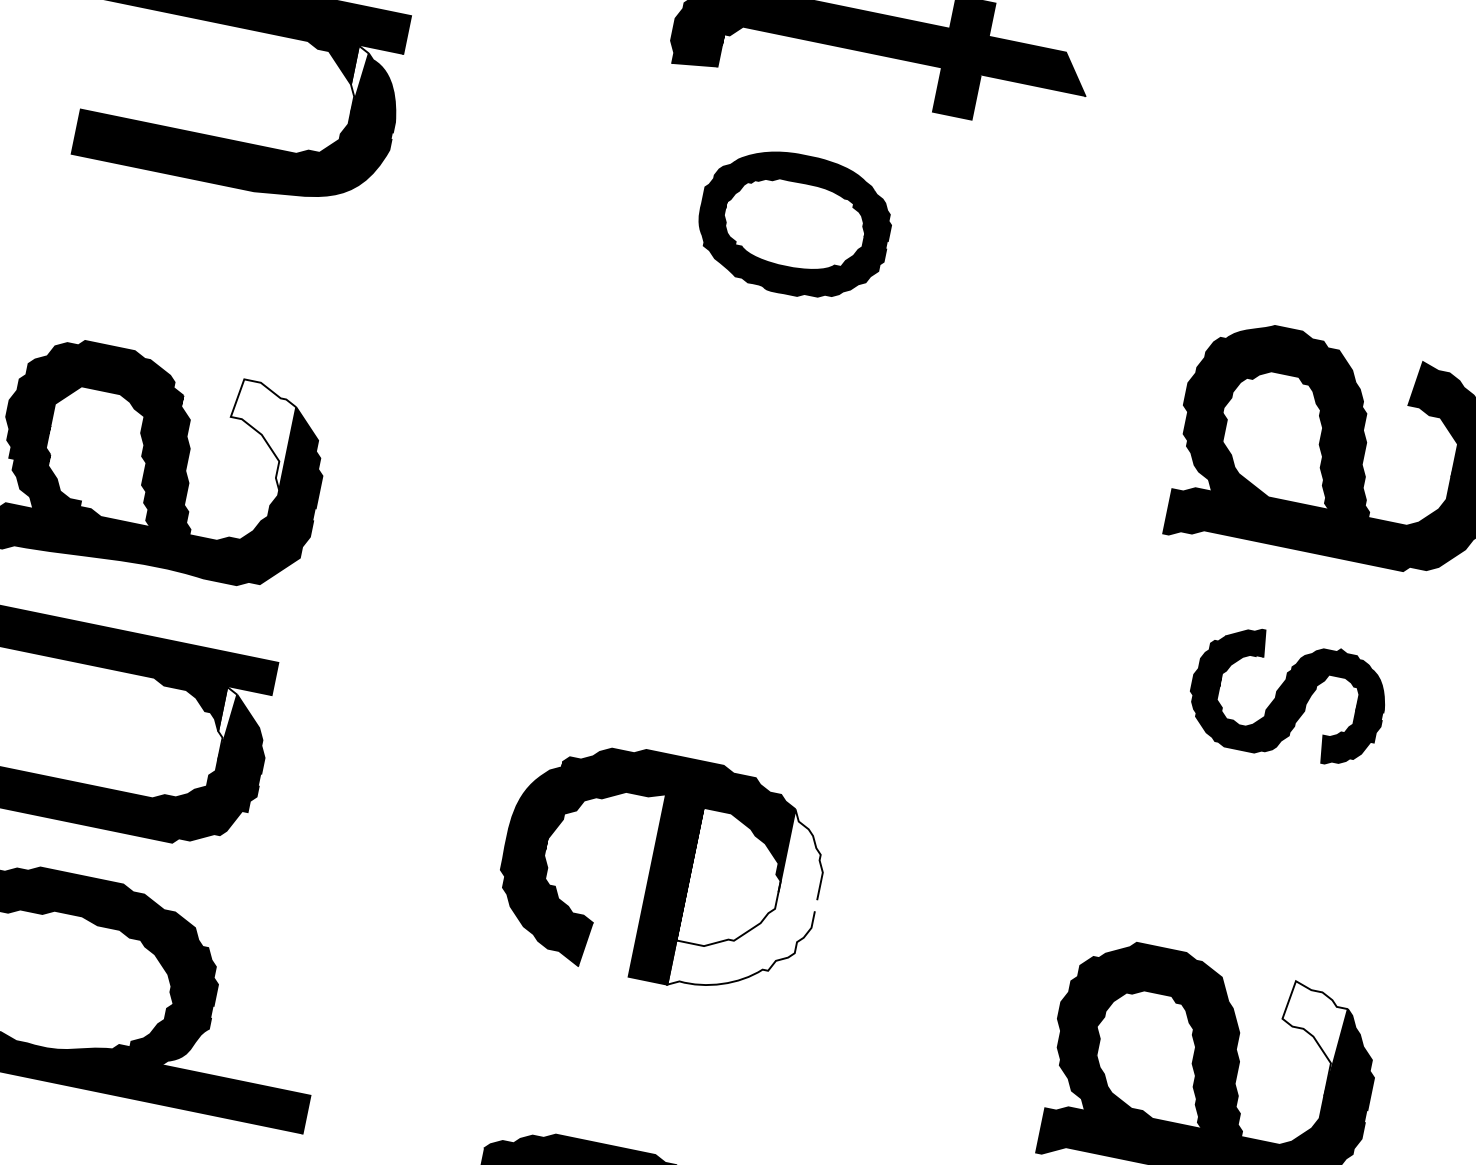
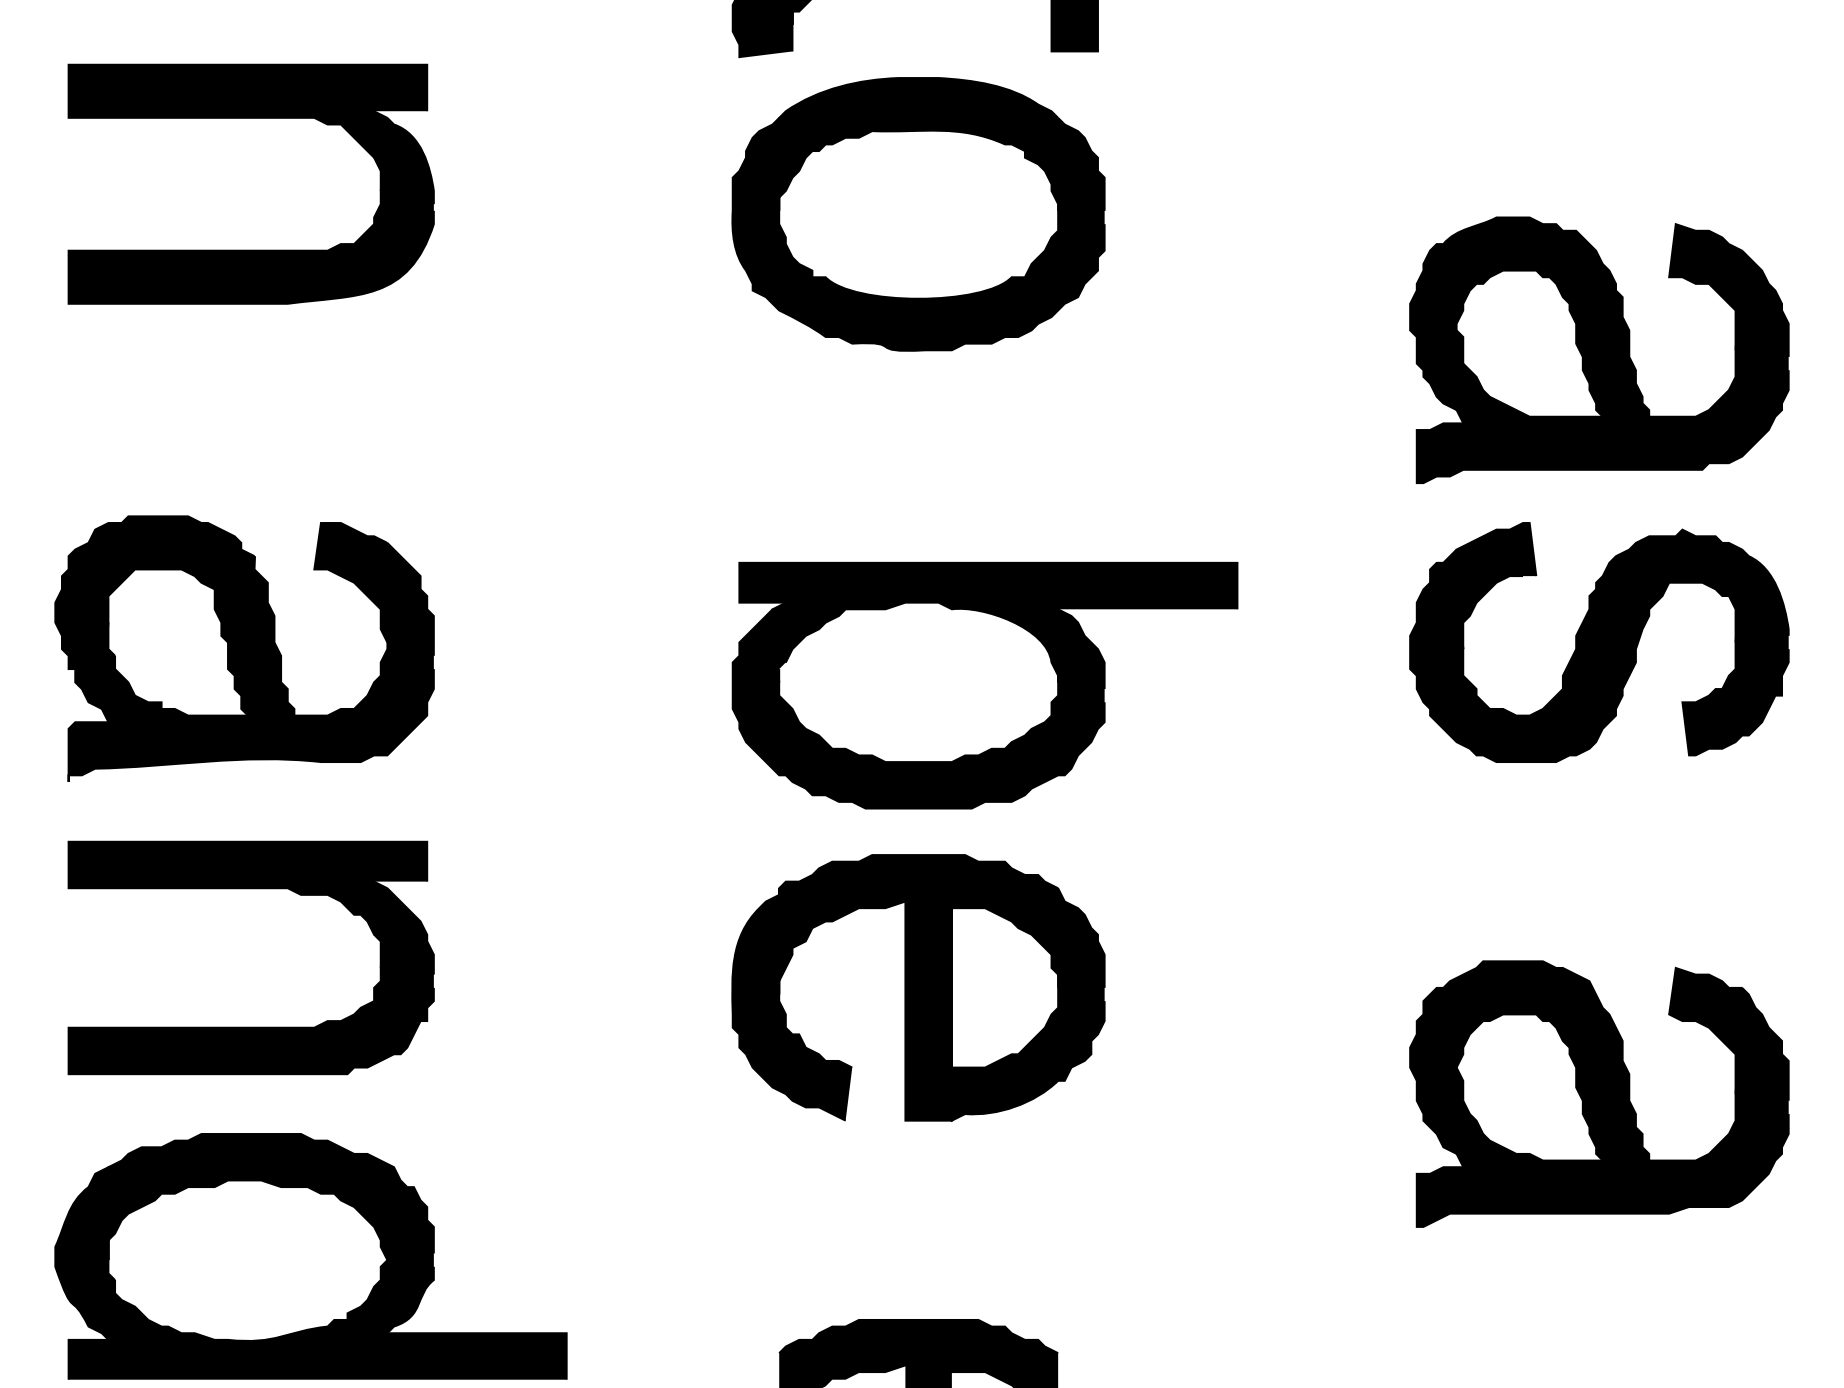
fill: (357, 79) -> (380, 150), added
part: (794, 224) -> (918, 214), size x1.67
fill: (258, 433) -> (350, 582), added
part: (768, 628) -> (984, 685), added
part: (1288, 697) -> (1599, 642), size x1.67
fill: (225, 723) -> (380, 924), added
fill: (750, 900) -> (1027, 1004), added
fill: (1310, 1038) -> (1705, 1030), added

